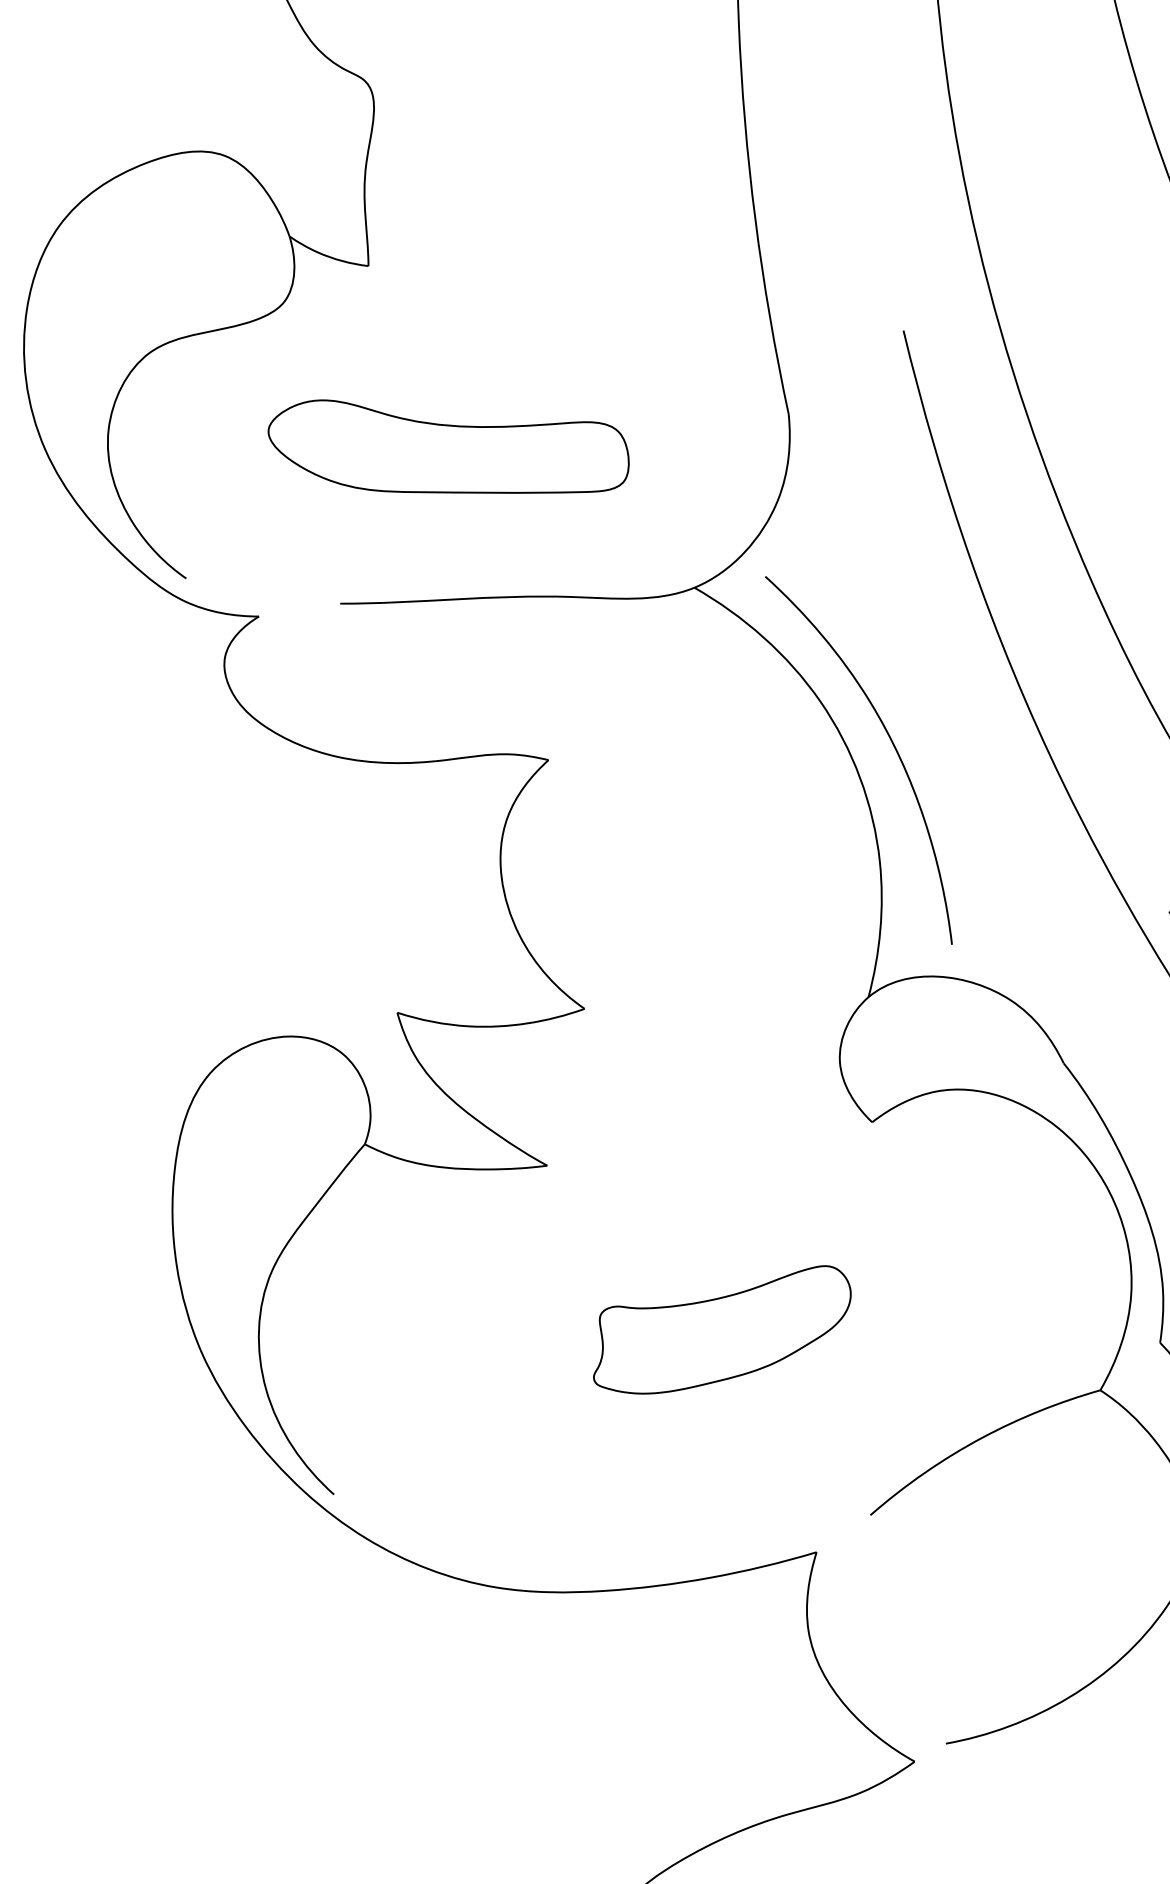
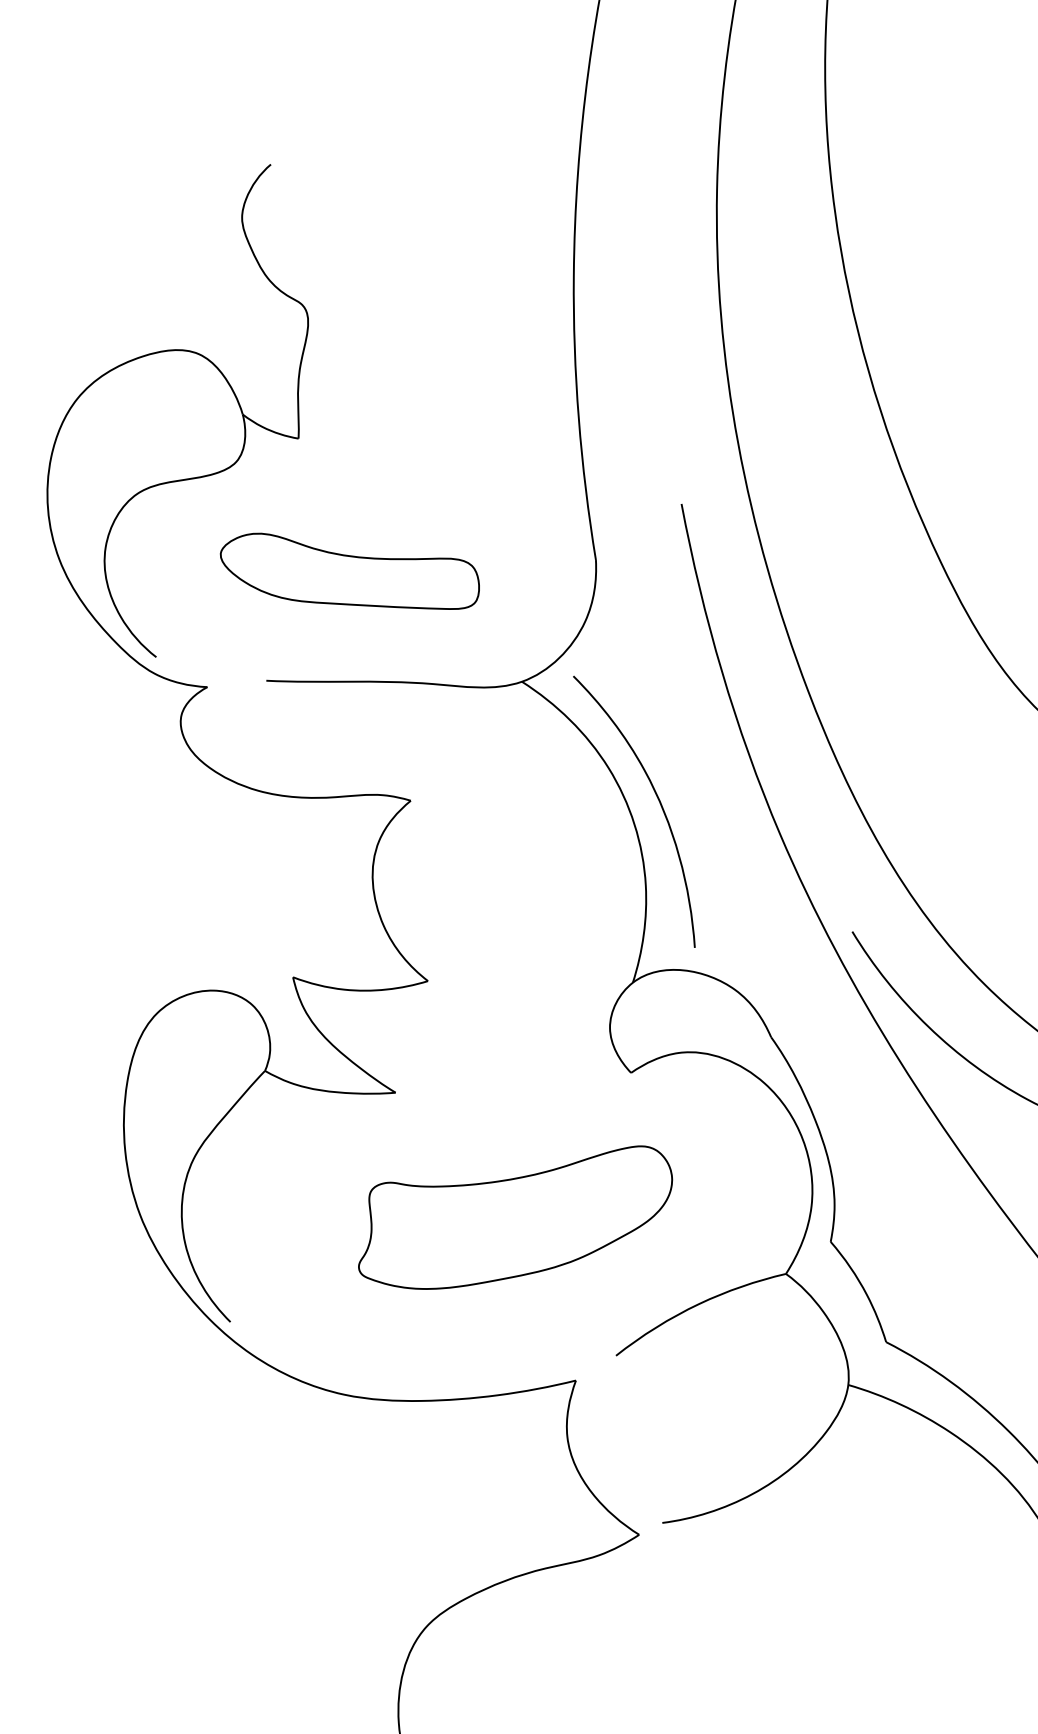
part: (721, 1330) -> (515, 1217), size x1.67

